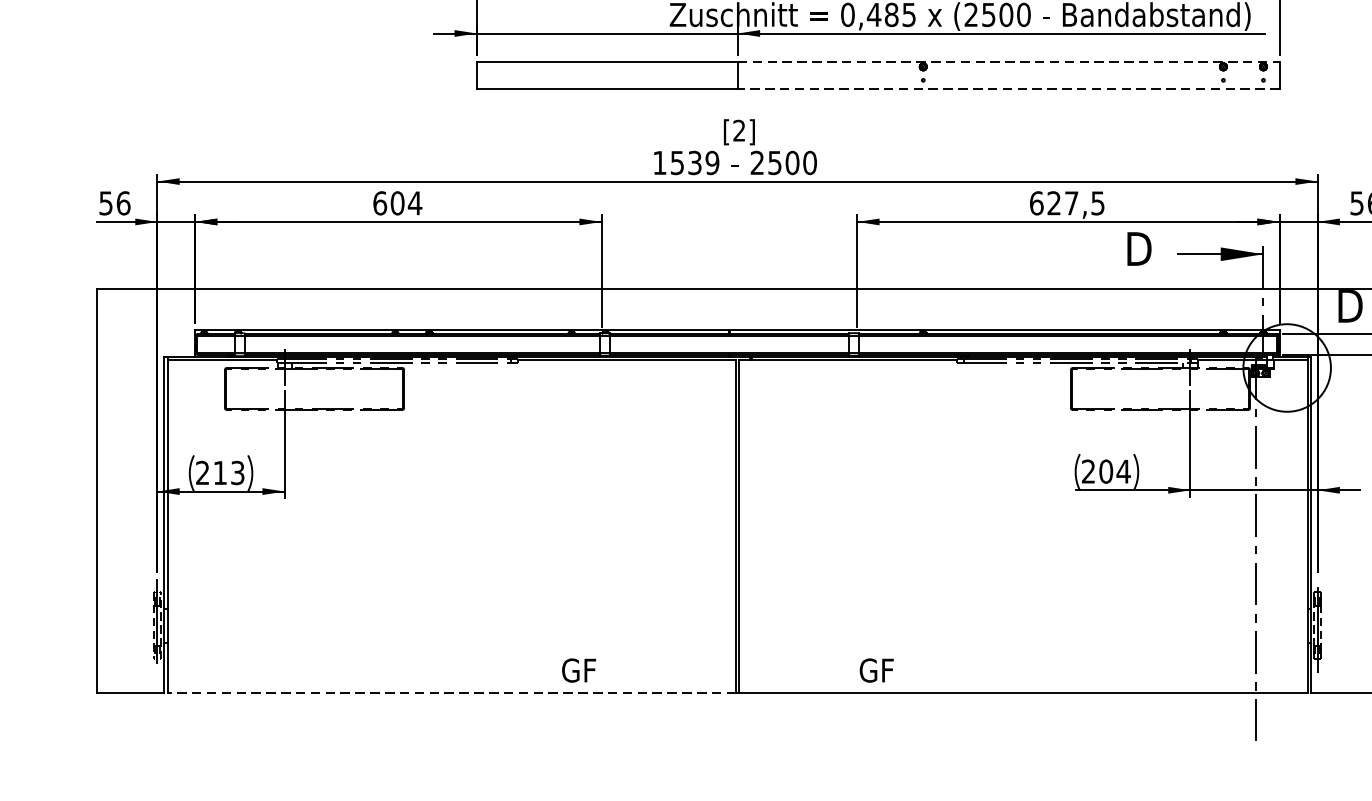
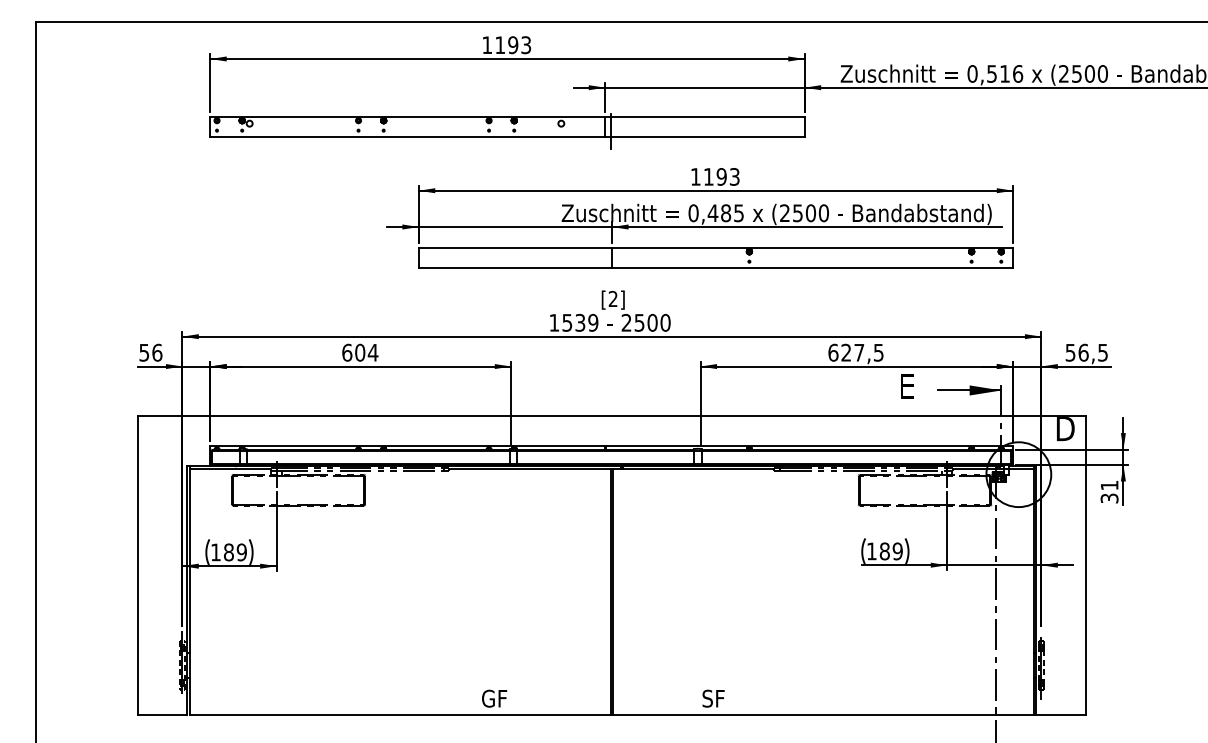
line: (1008, 62) -> (812, 248), dashed -> solid
line: (1008, 89) -> (812, 268), dashed -> solid
text: (1139, 248) -> (909, 386), D -> E
text: (1107, 471) -> (885, 551), 204 -> 189
text: (219, 473) -> (228, 552), 213 -> 189
text: (876, 670) -> (714, 698), GF -> SF
line: (452, 693) -> (400, 715), dashed -> solid

